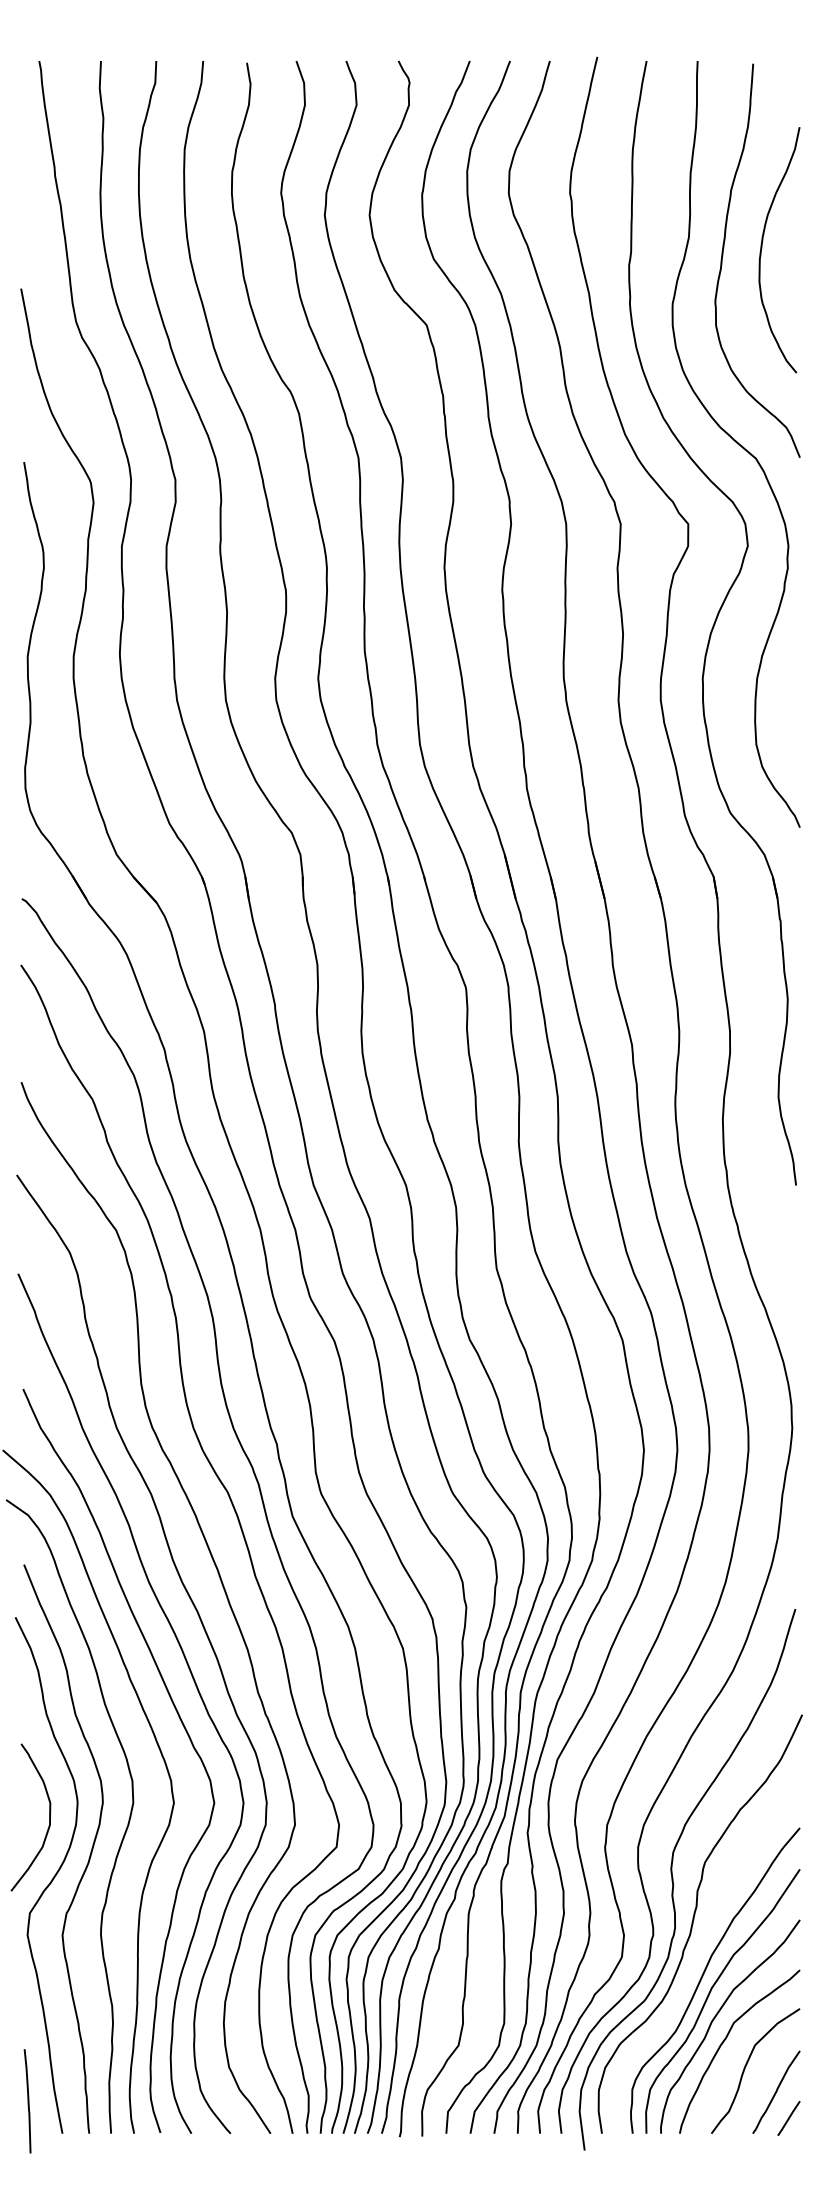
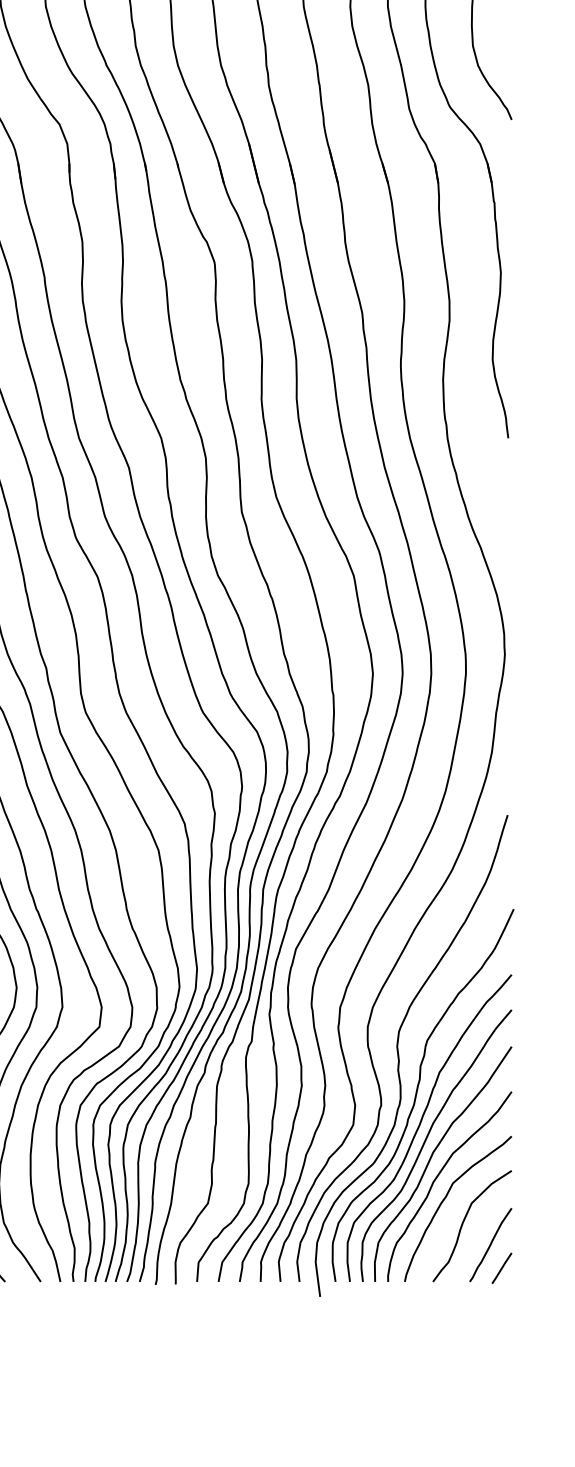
curve: (698, 1955) -> (421, 1123), added

